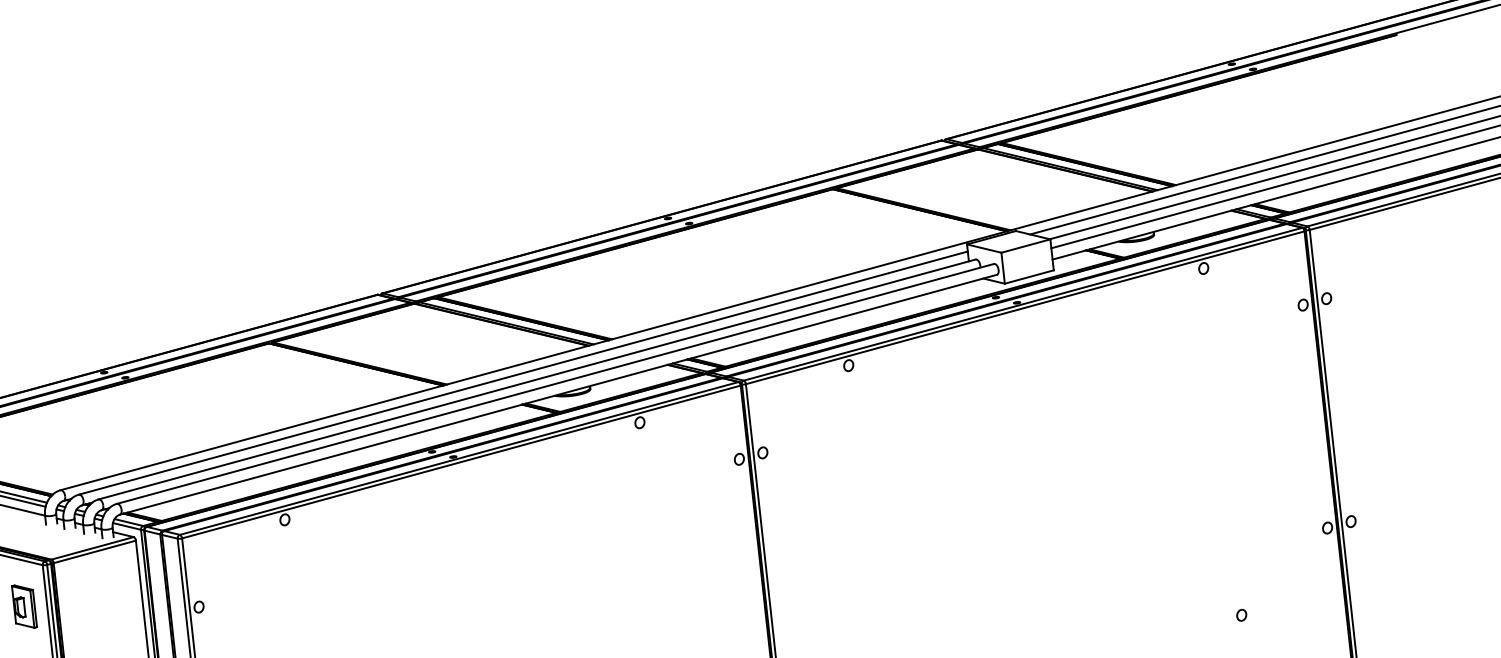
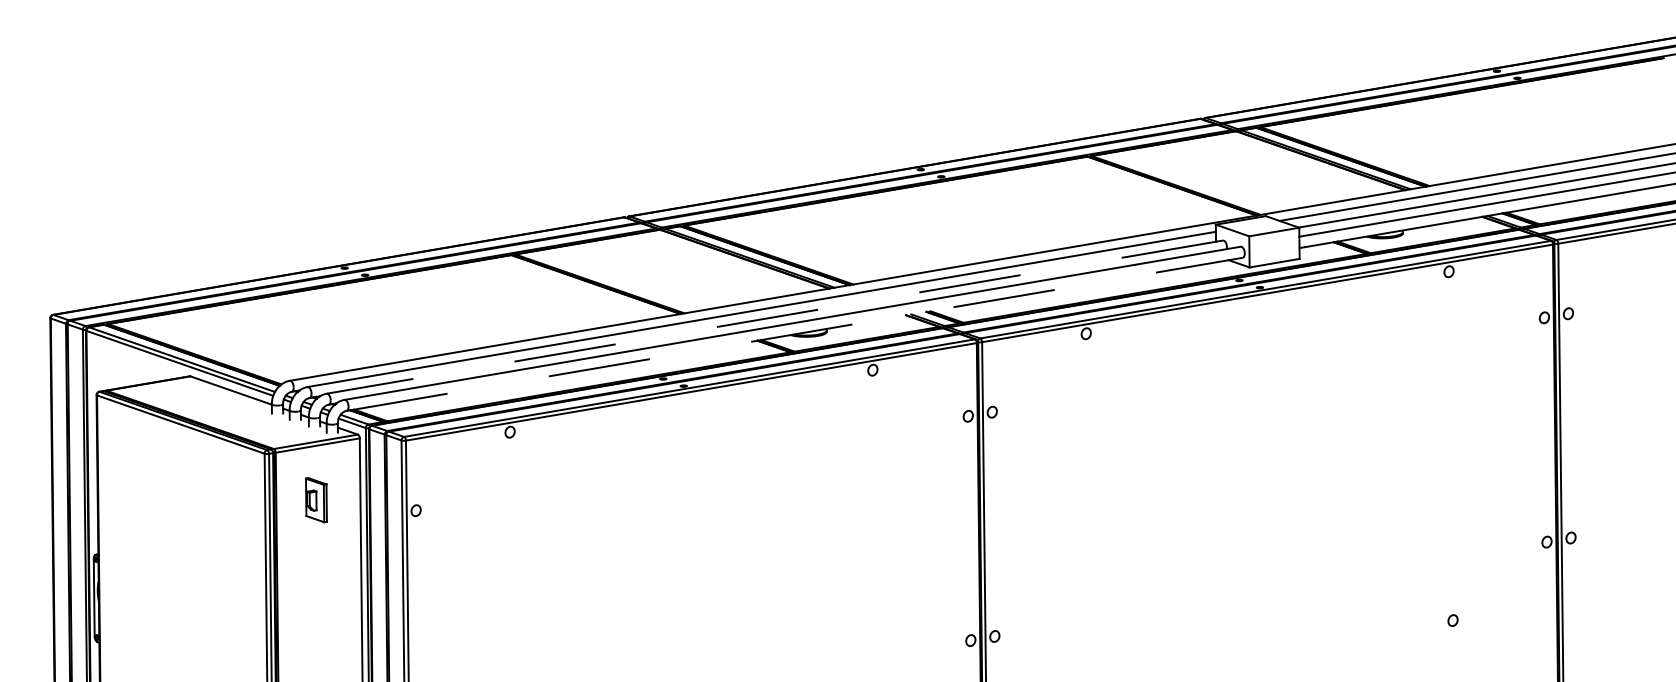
line: (536, 379) -> (774, 317), solid -> dashed
line: (558, 394) -> (794, 334), solid -> dashed
part: (24, 606) -> (316, 500), moved

